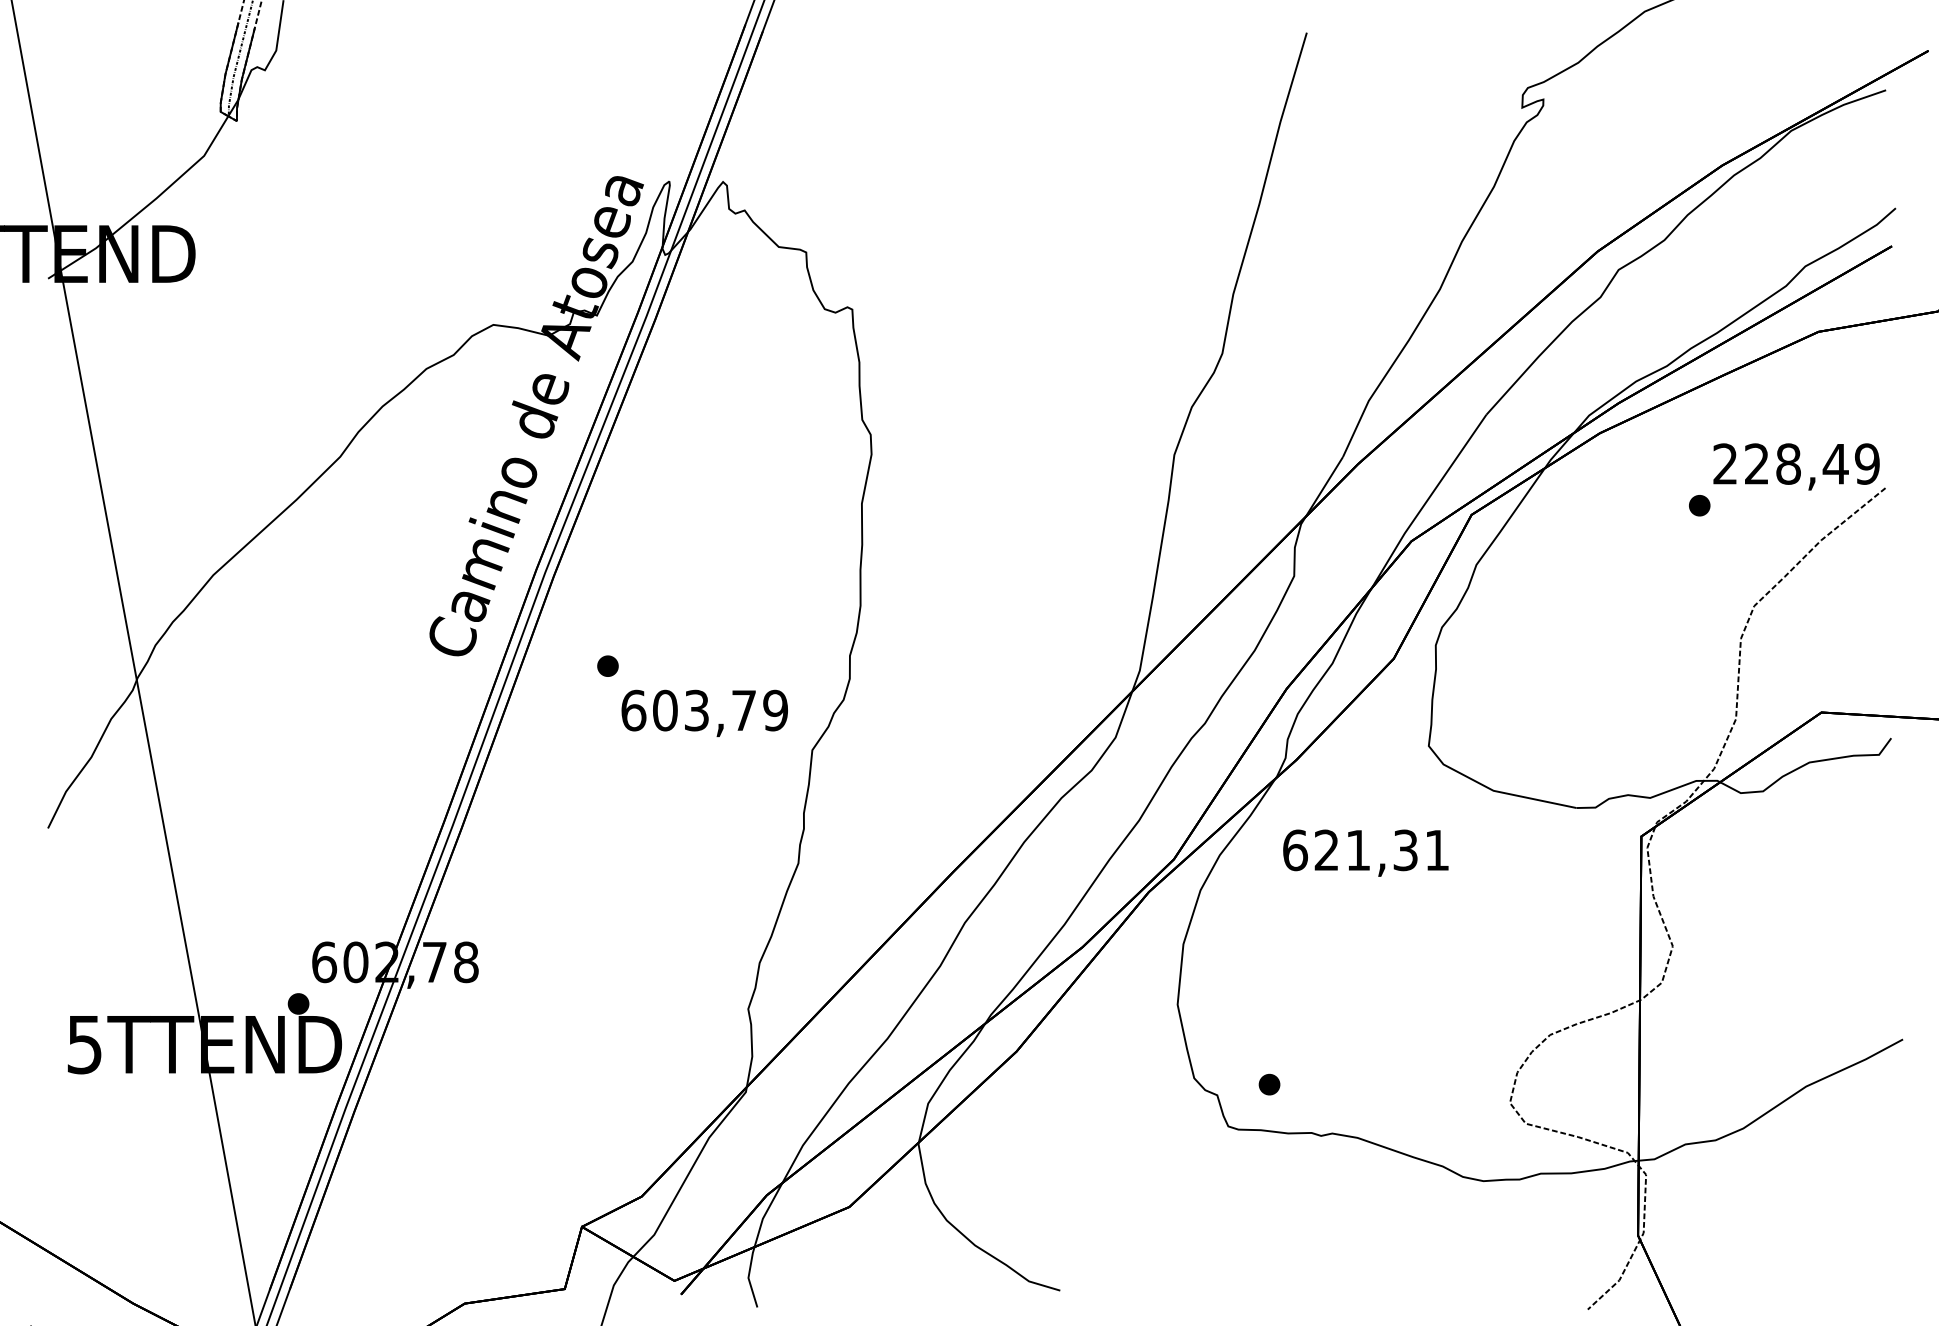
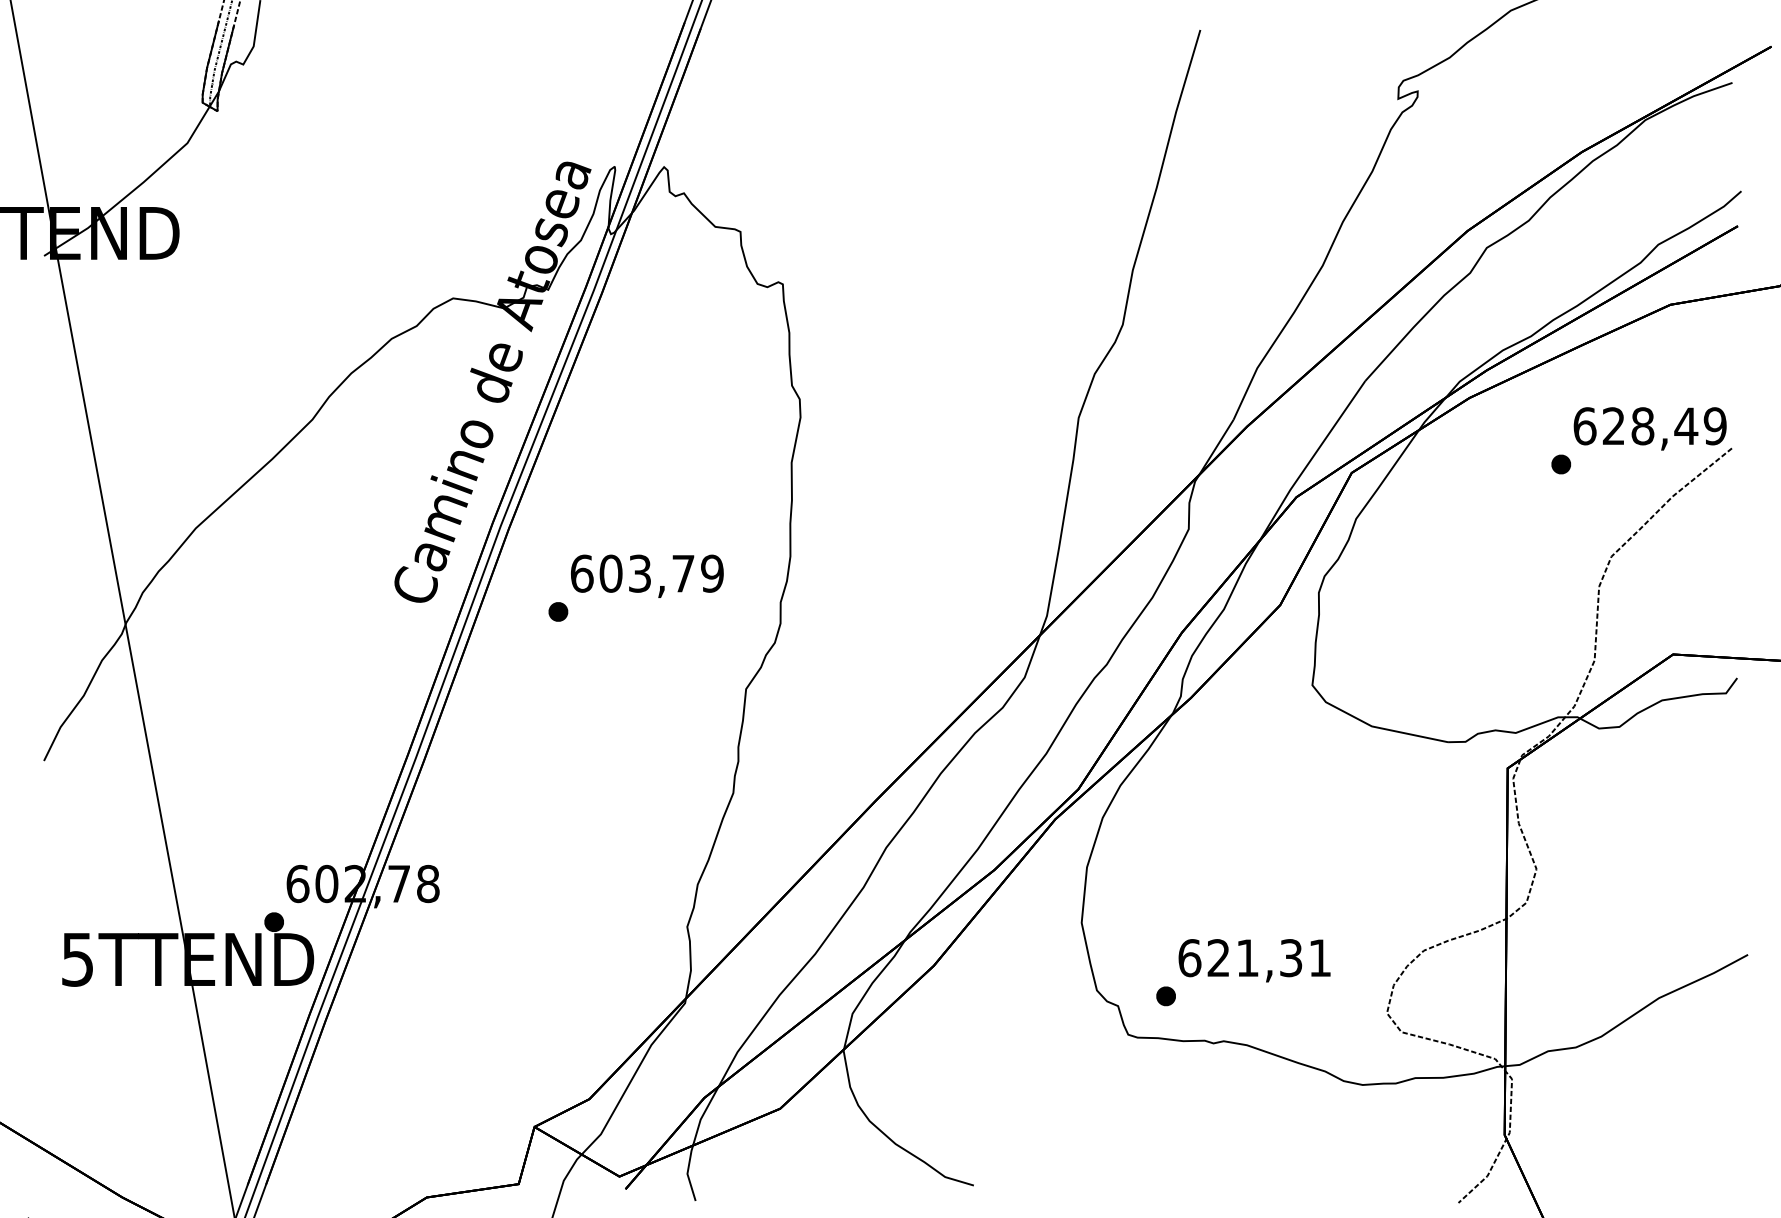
text: (1724, 464) -> (1584, 426), 228,49 -> 628,49
text: (704, 712) -> (647, 575), moved
text: (1365, 852) -> (1254, 960), moved

